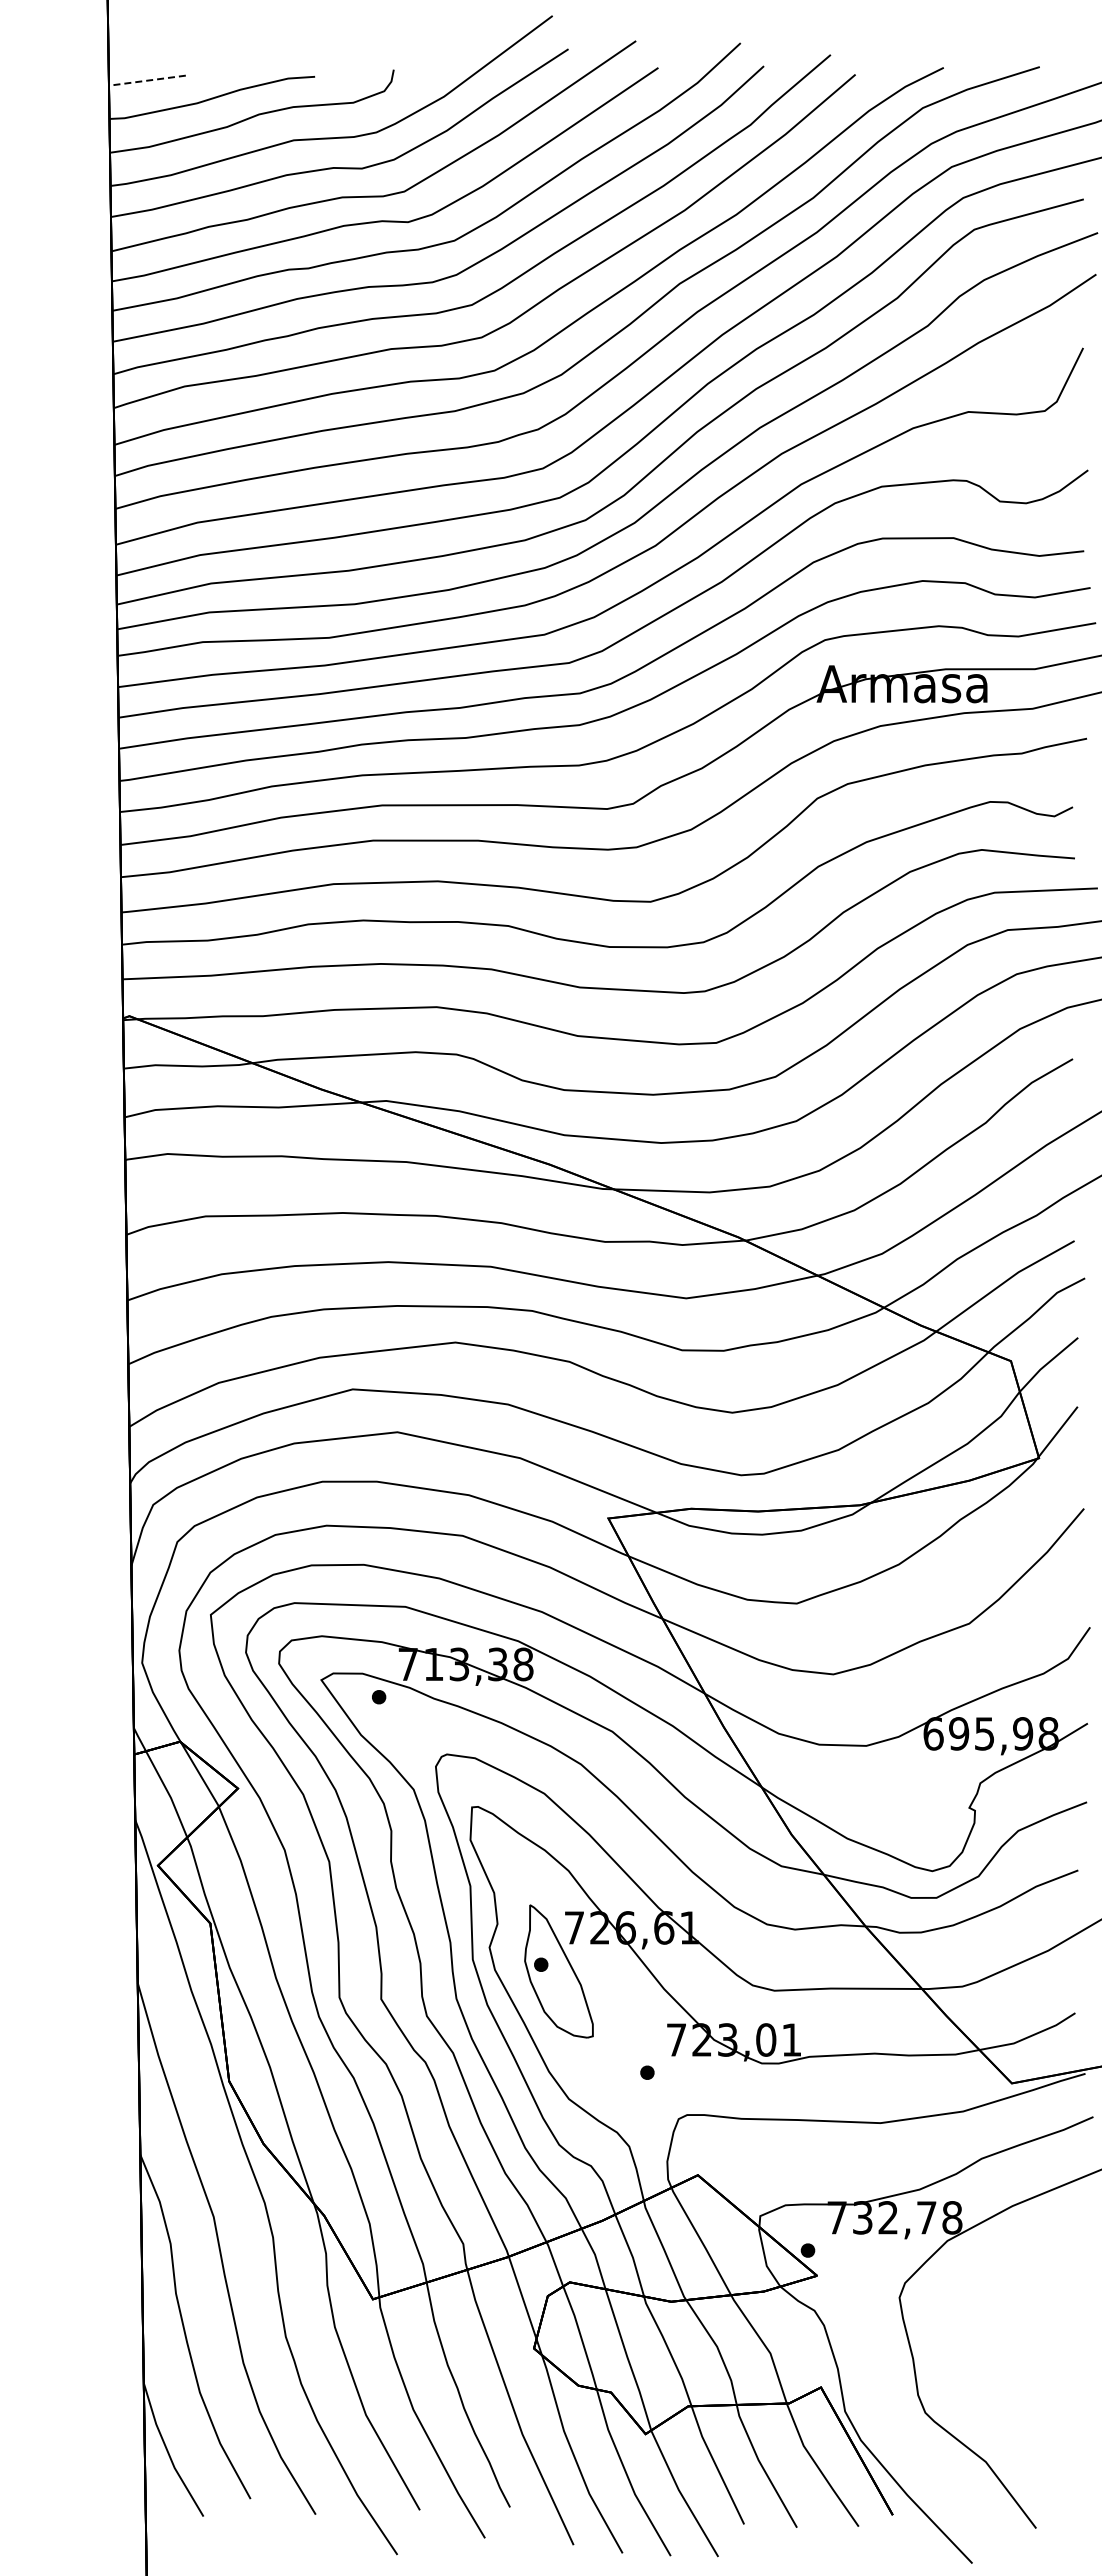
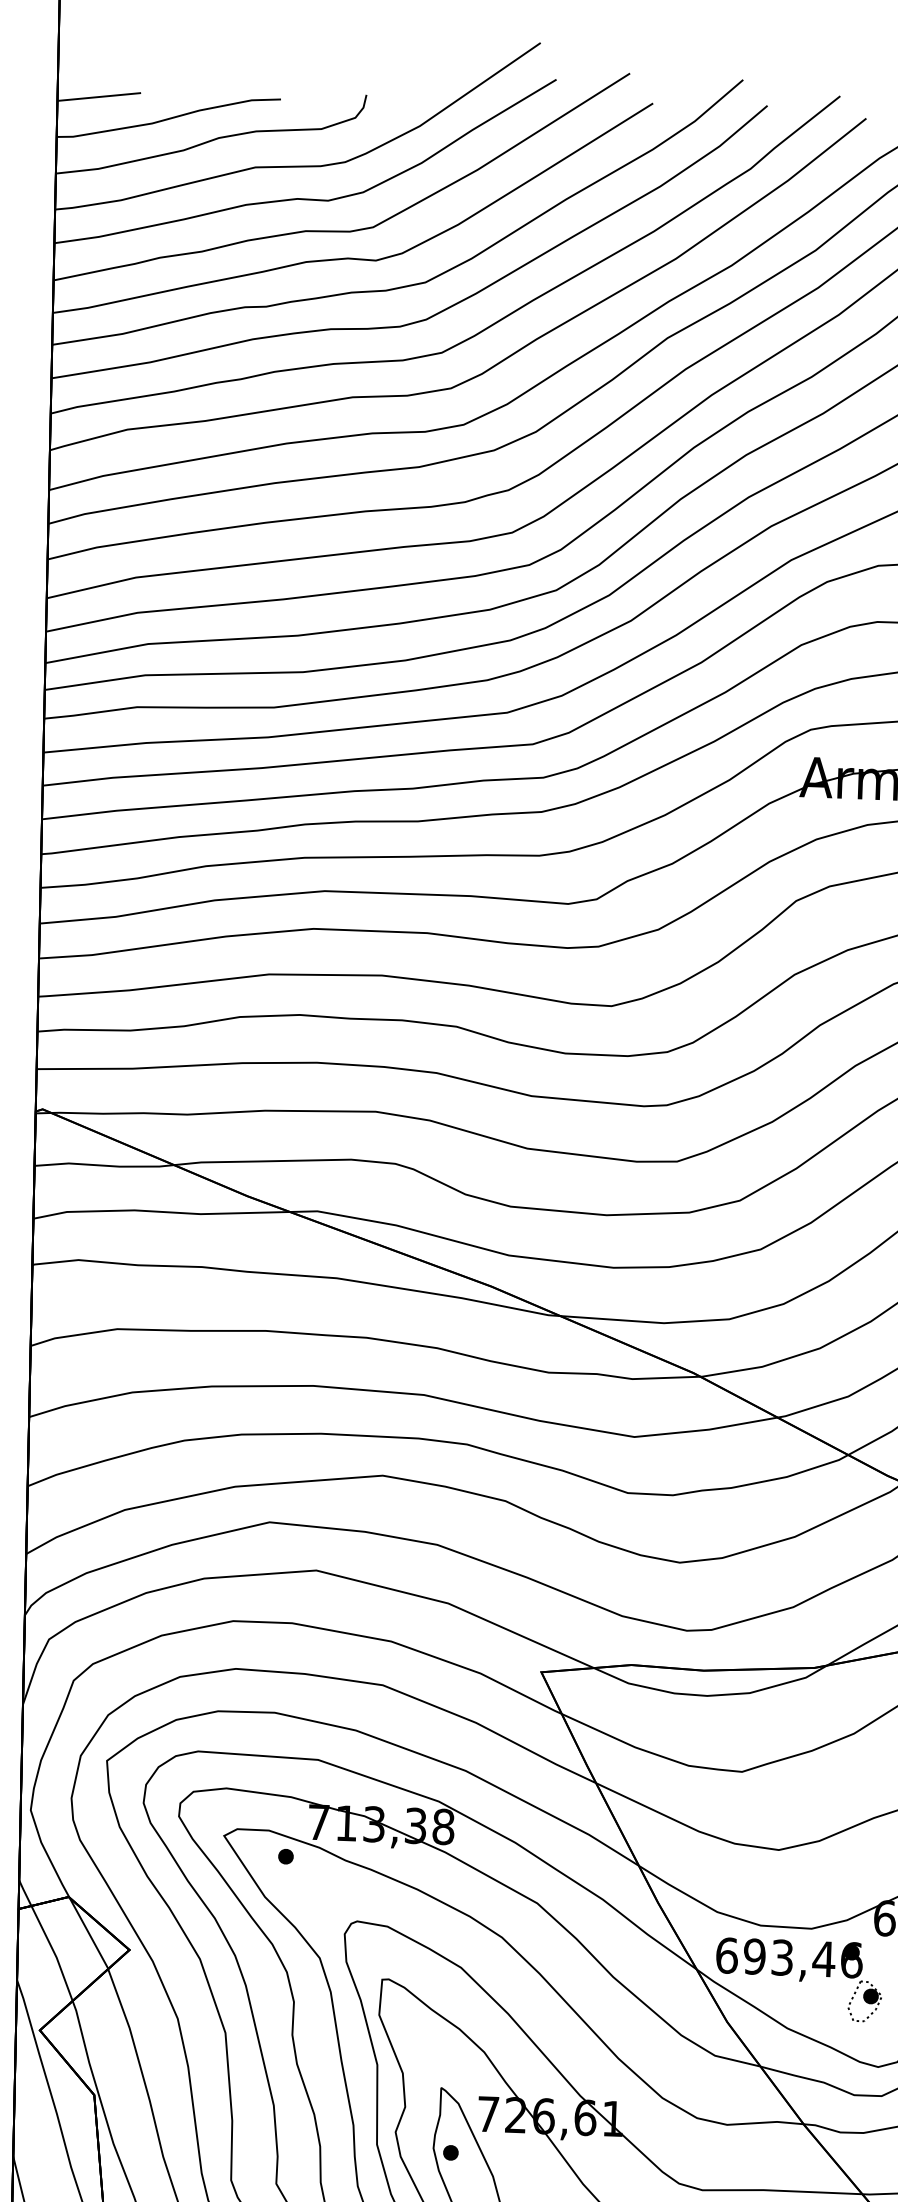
line: (147, 80) -> (99, 96), dashed -> solid
part: (856, 1792) -> (799, 1978), added

